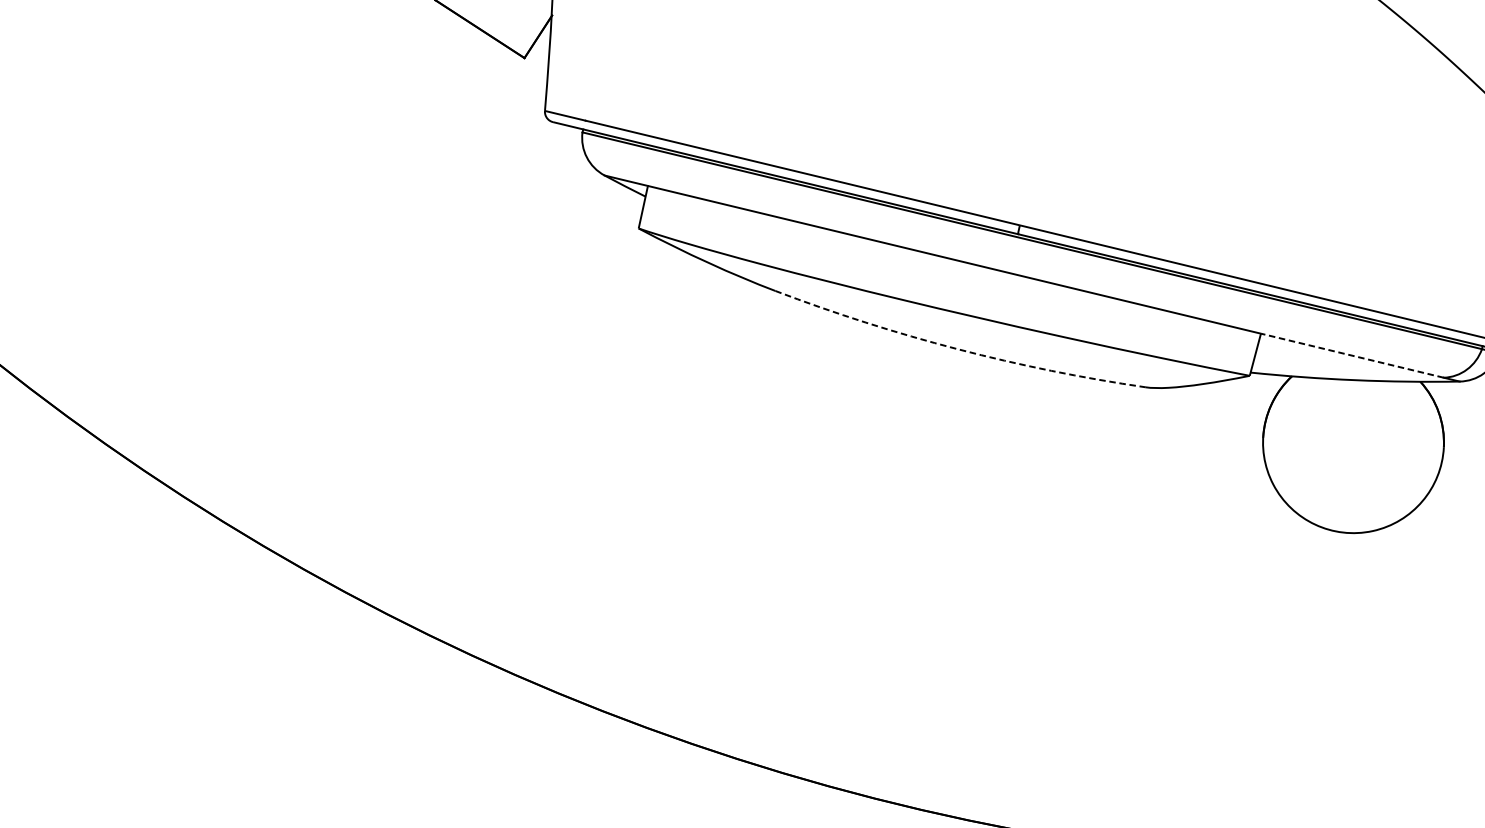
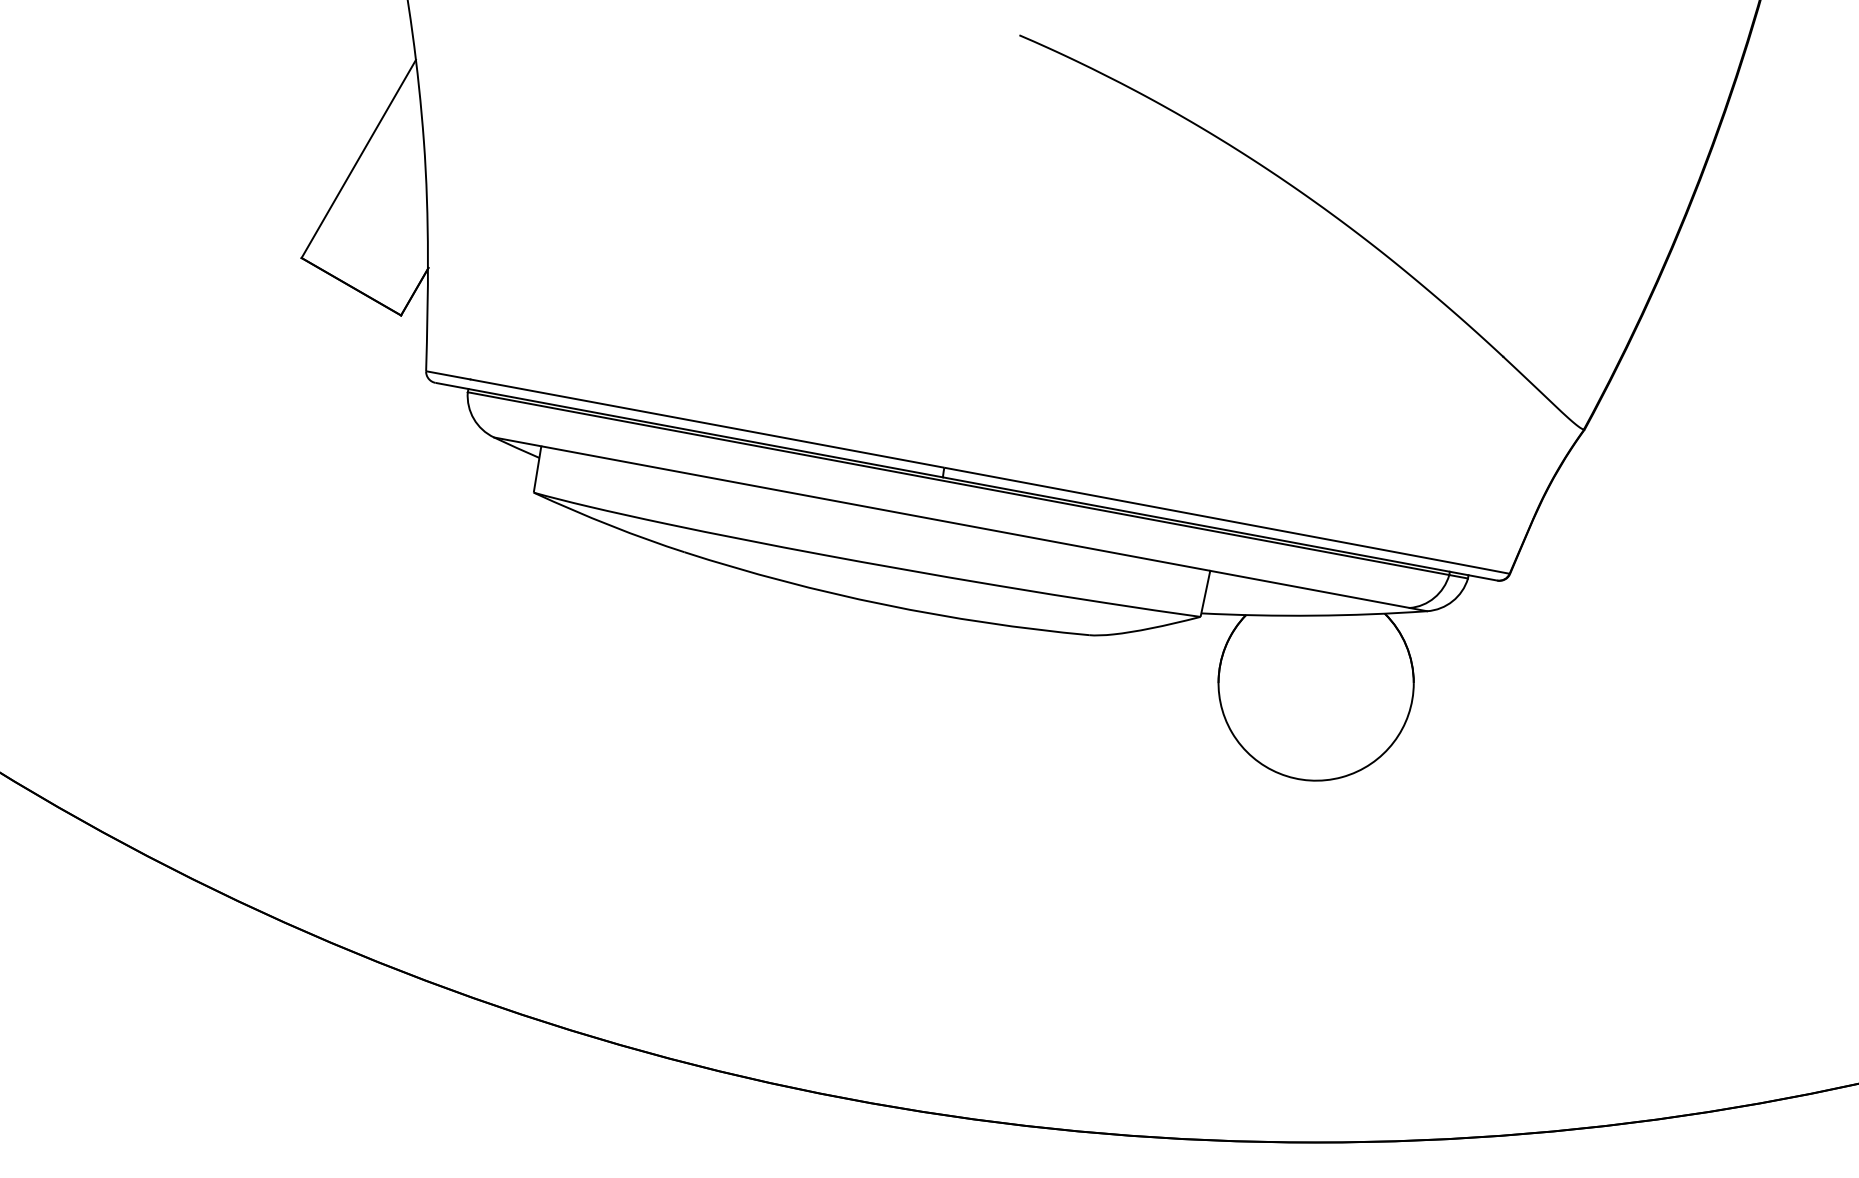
arc: (957, 349) -> (884, 604), dashed -> solid
line: (1351, 355) -> (1309, 589), dashed -> solid

